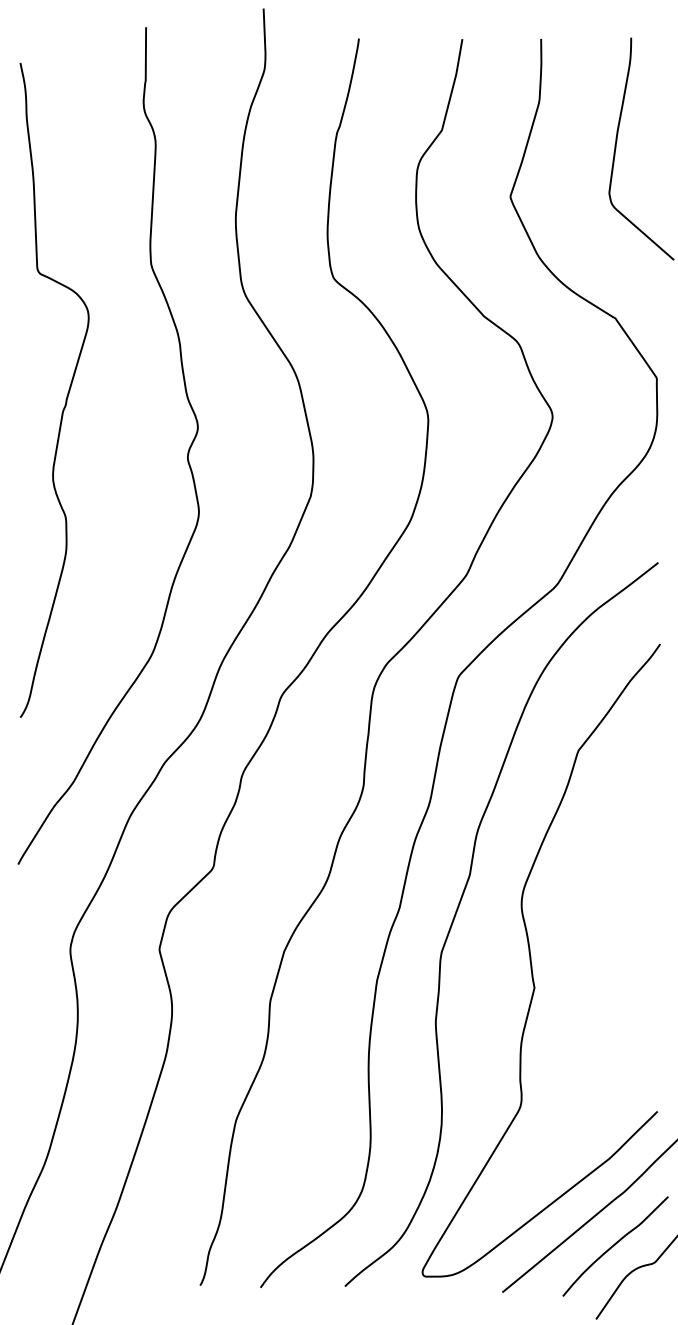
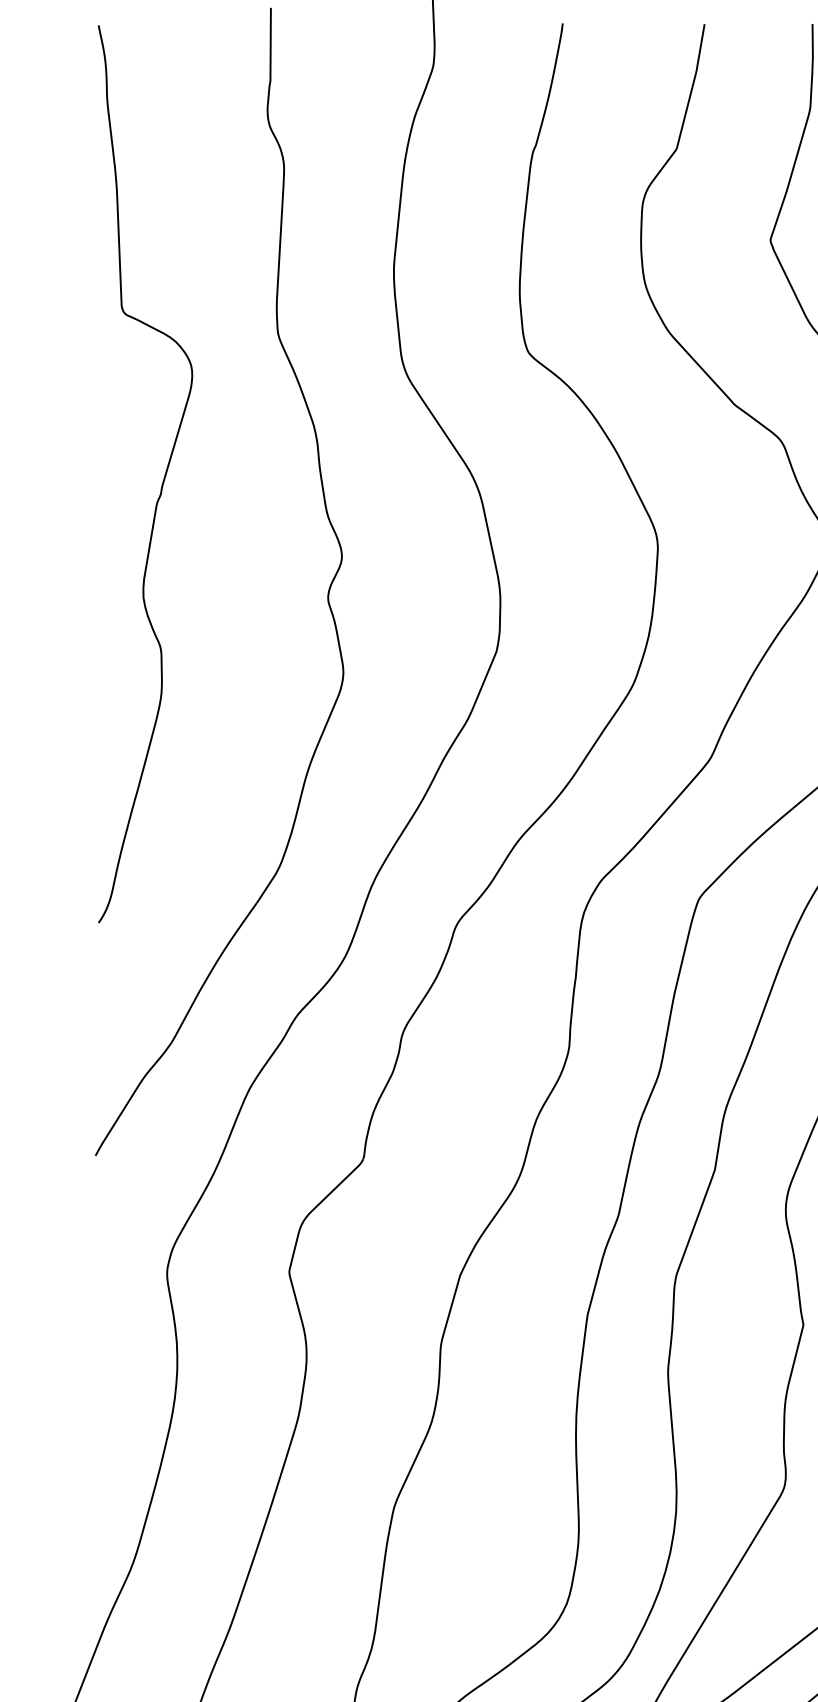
curve: (67, 392) -> (163, 477), moved

